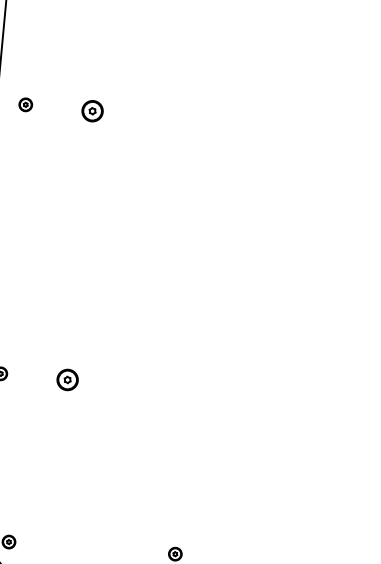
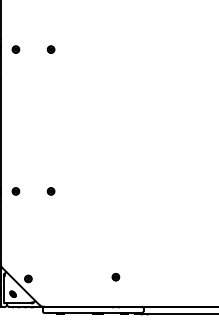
part: (91, 110) -> (50, 49), size x0.62
part: (66, 380) -> (50, 191), size x0.62

